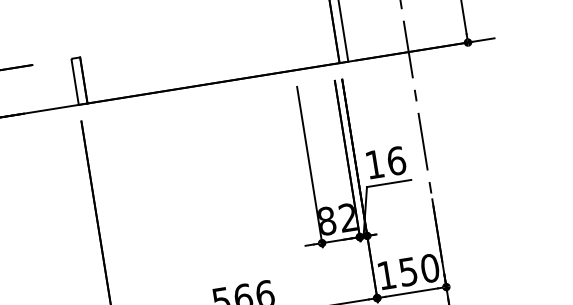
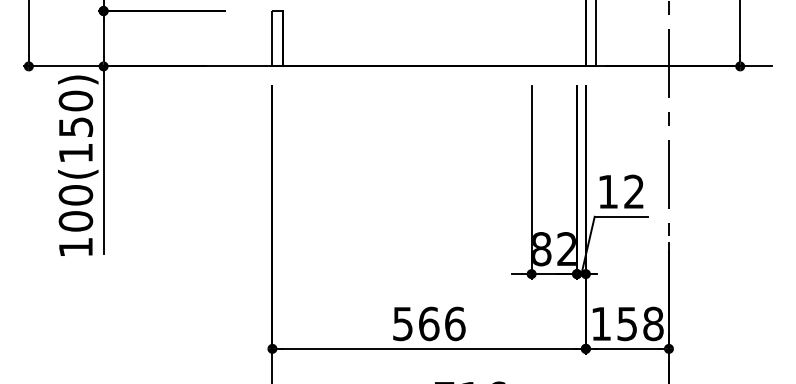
text: (396, 160) -> (634, 191), 16 -> 12
text: (430, 268) -> (653, 323), 150 -> 158

